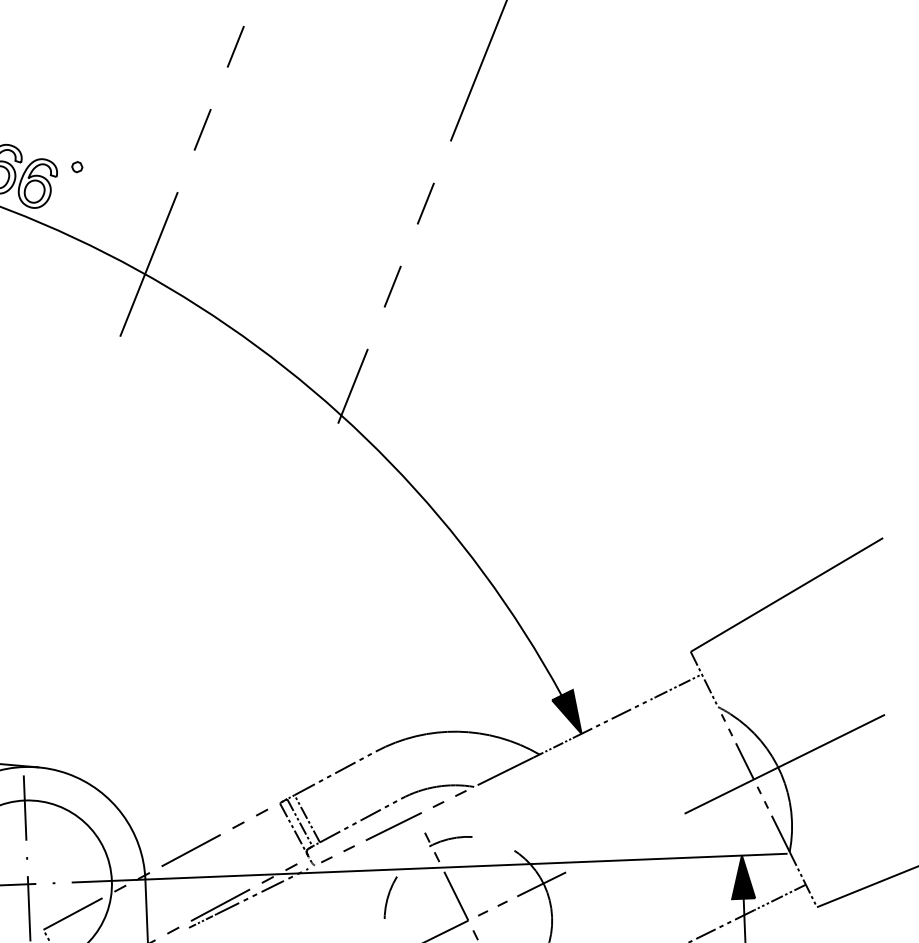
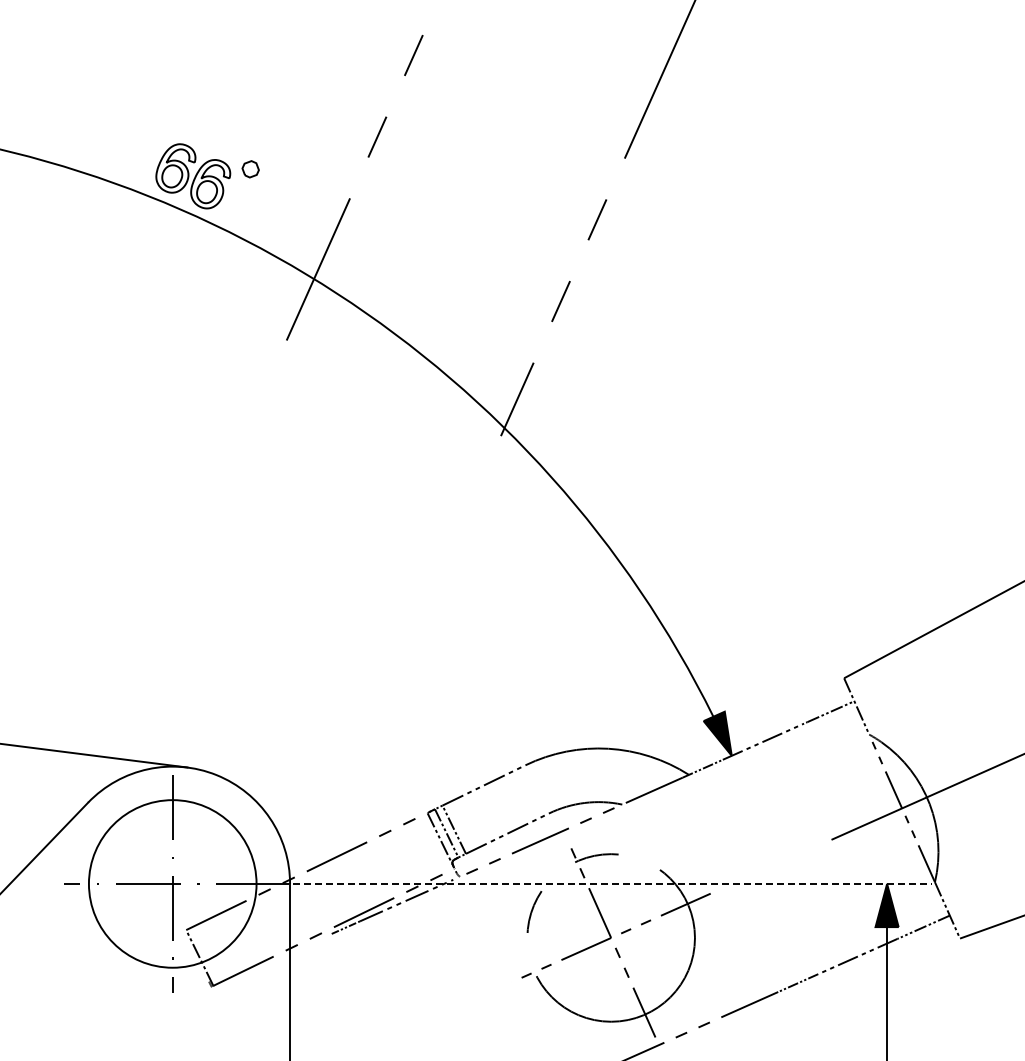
part: (77, 167) -> (250, 169), size x1.6
line: (462, 866) -> (607, 883), solid -> dashed

